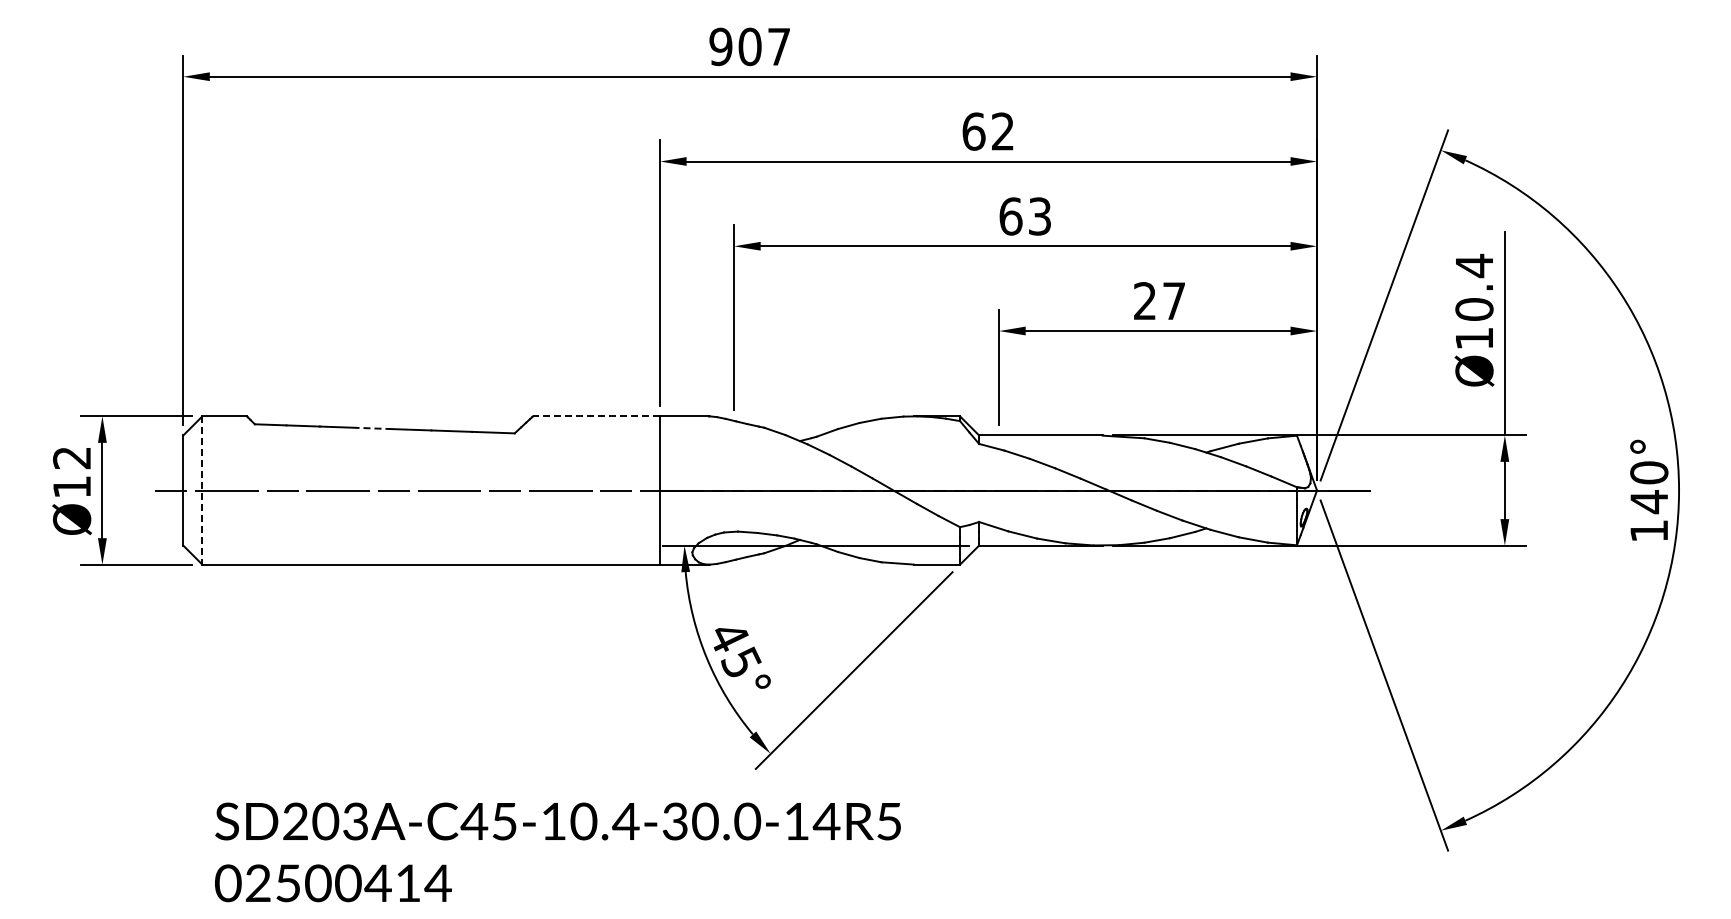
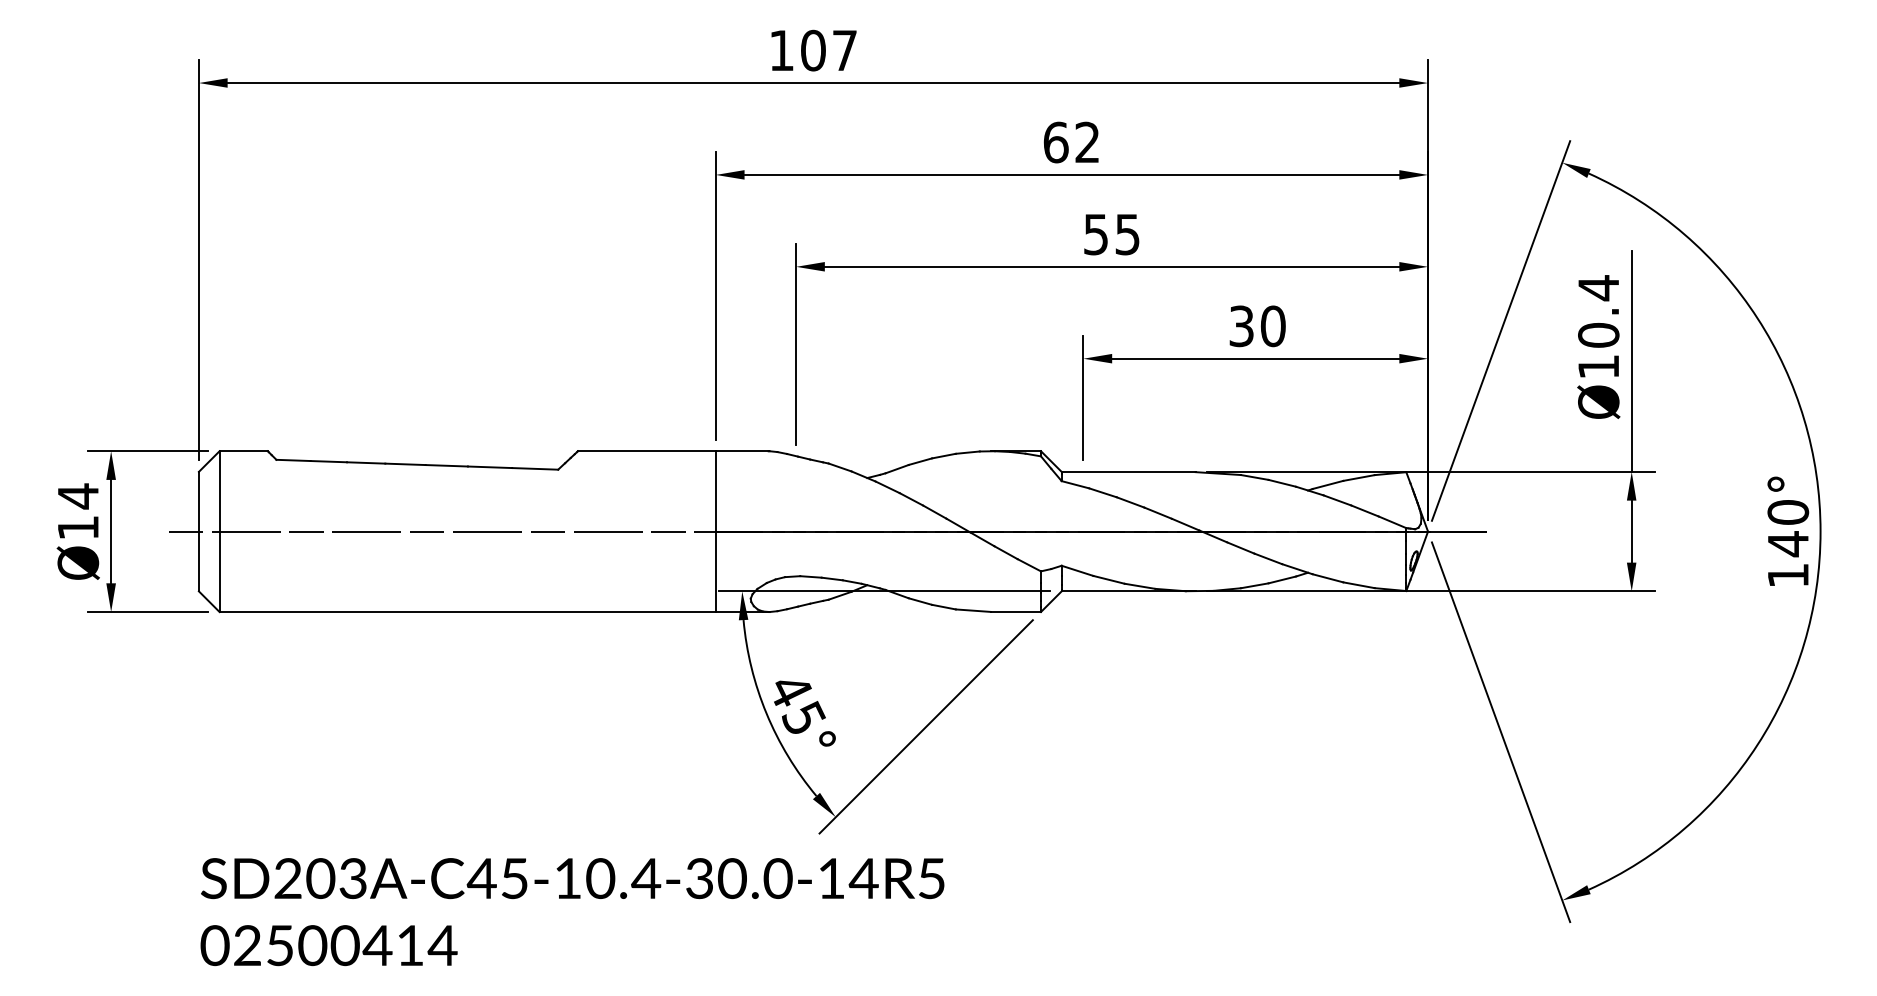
text: (720, 46) -> (781, 50), 907 -> 107
text: (1024, 216) -> (1110, 234), 63 -> 55
text: (1159, 301) -> (1257, 326), 27 -> 30
line: (596, 416) -> (646, 451), dashed -> solid
line: (373, 428) -> (405, 464), dashed -> solid
text: (71, 458) -> (77, 496), Ø12 -> Ø14
line: (202, 491) -> (219, 532), dashed -> solid
text: (557, 852) -> (572, 912), moved

